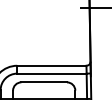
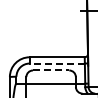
line: (52, 73) -> (57, 63), solid -> dashed
line: (44, 82) -> (51, 70), solid -> dashed

